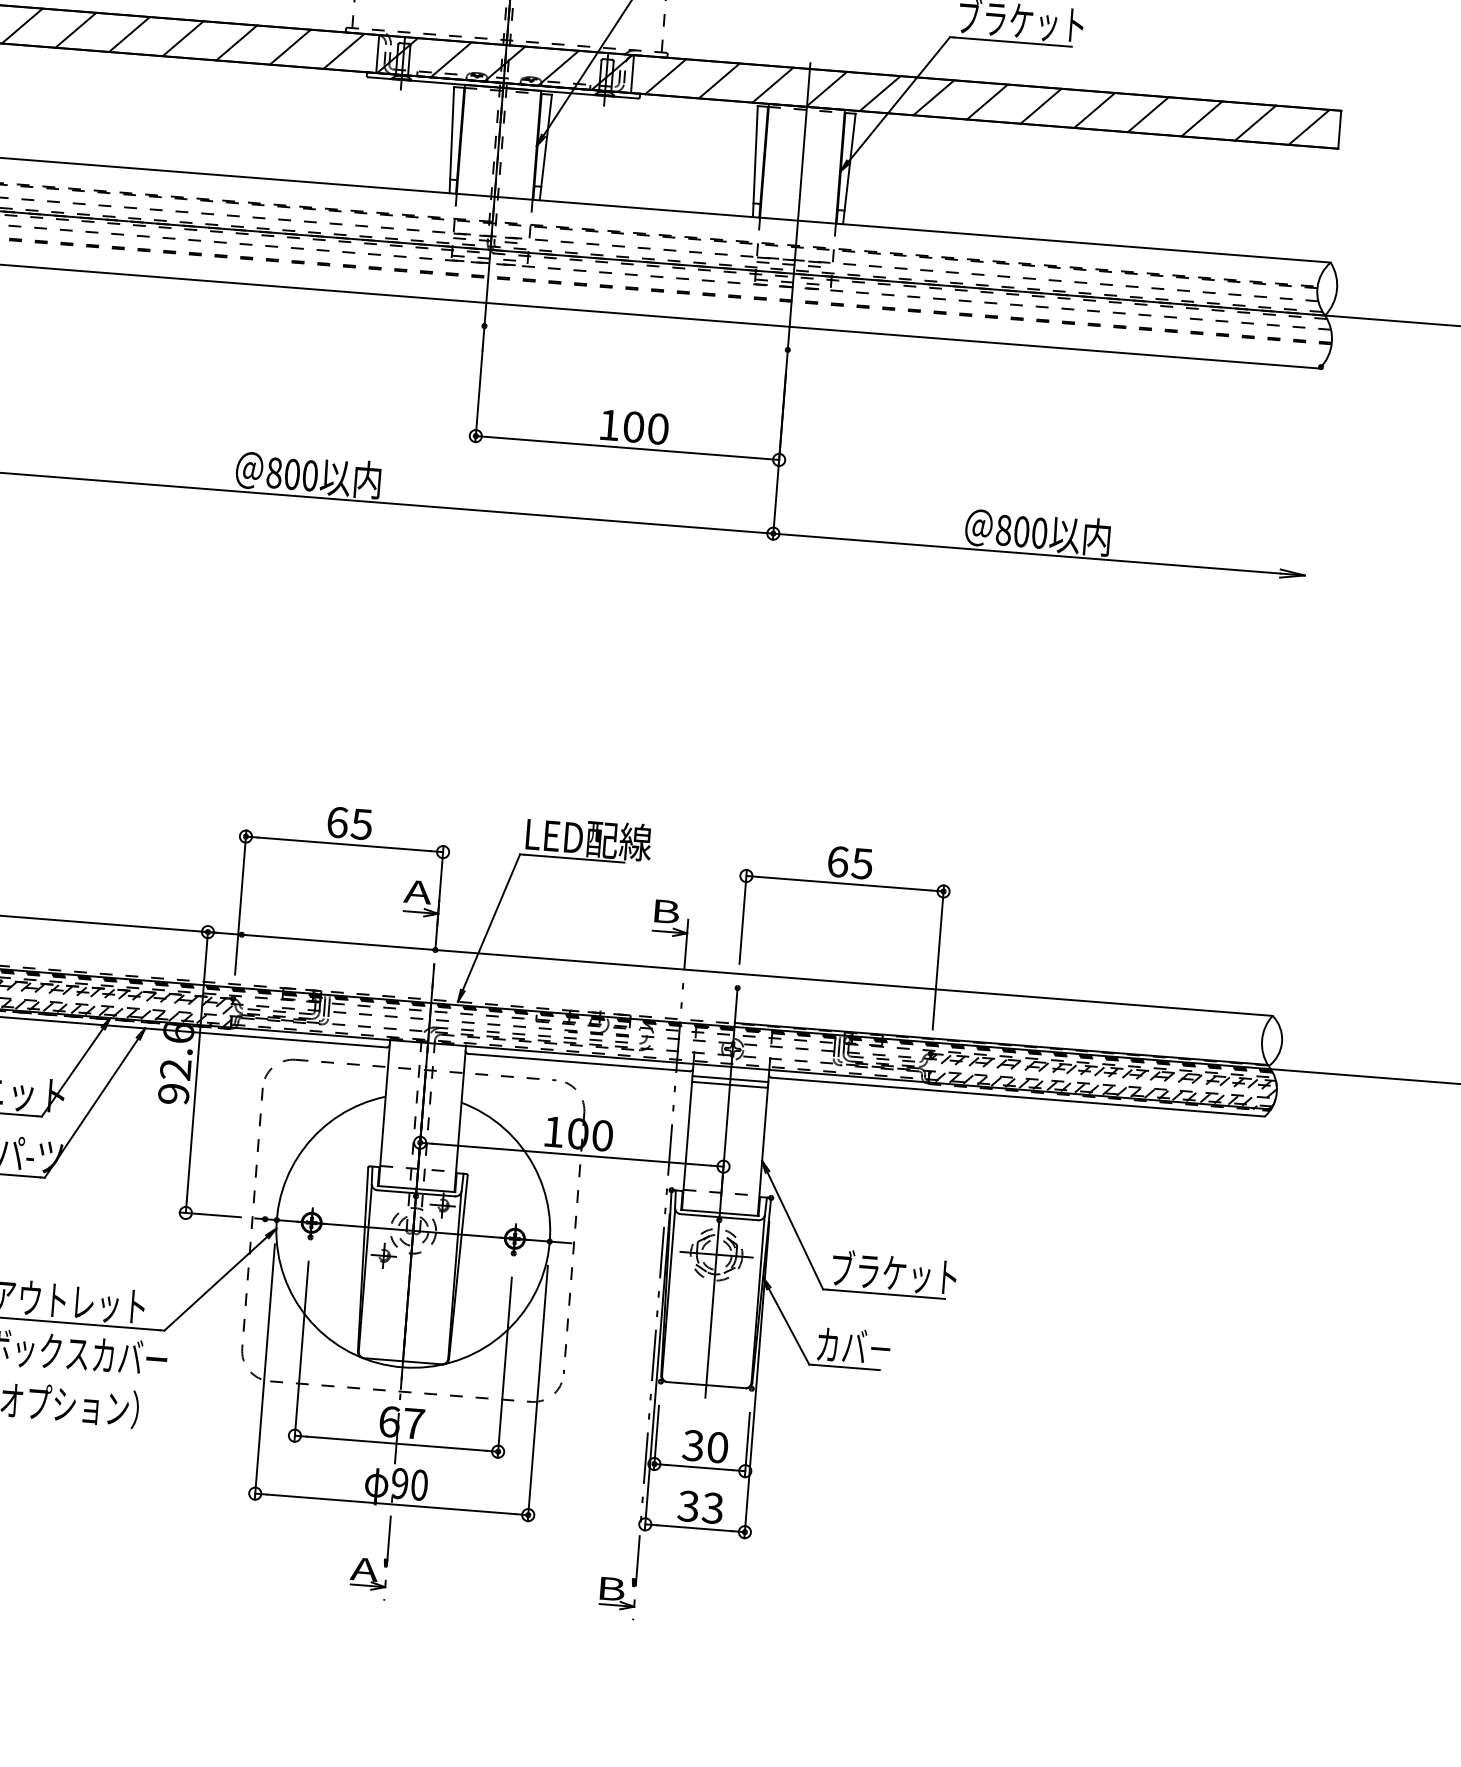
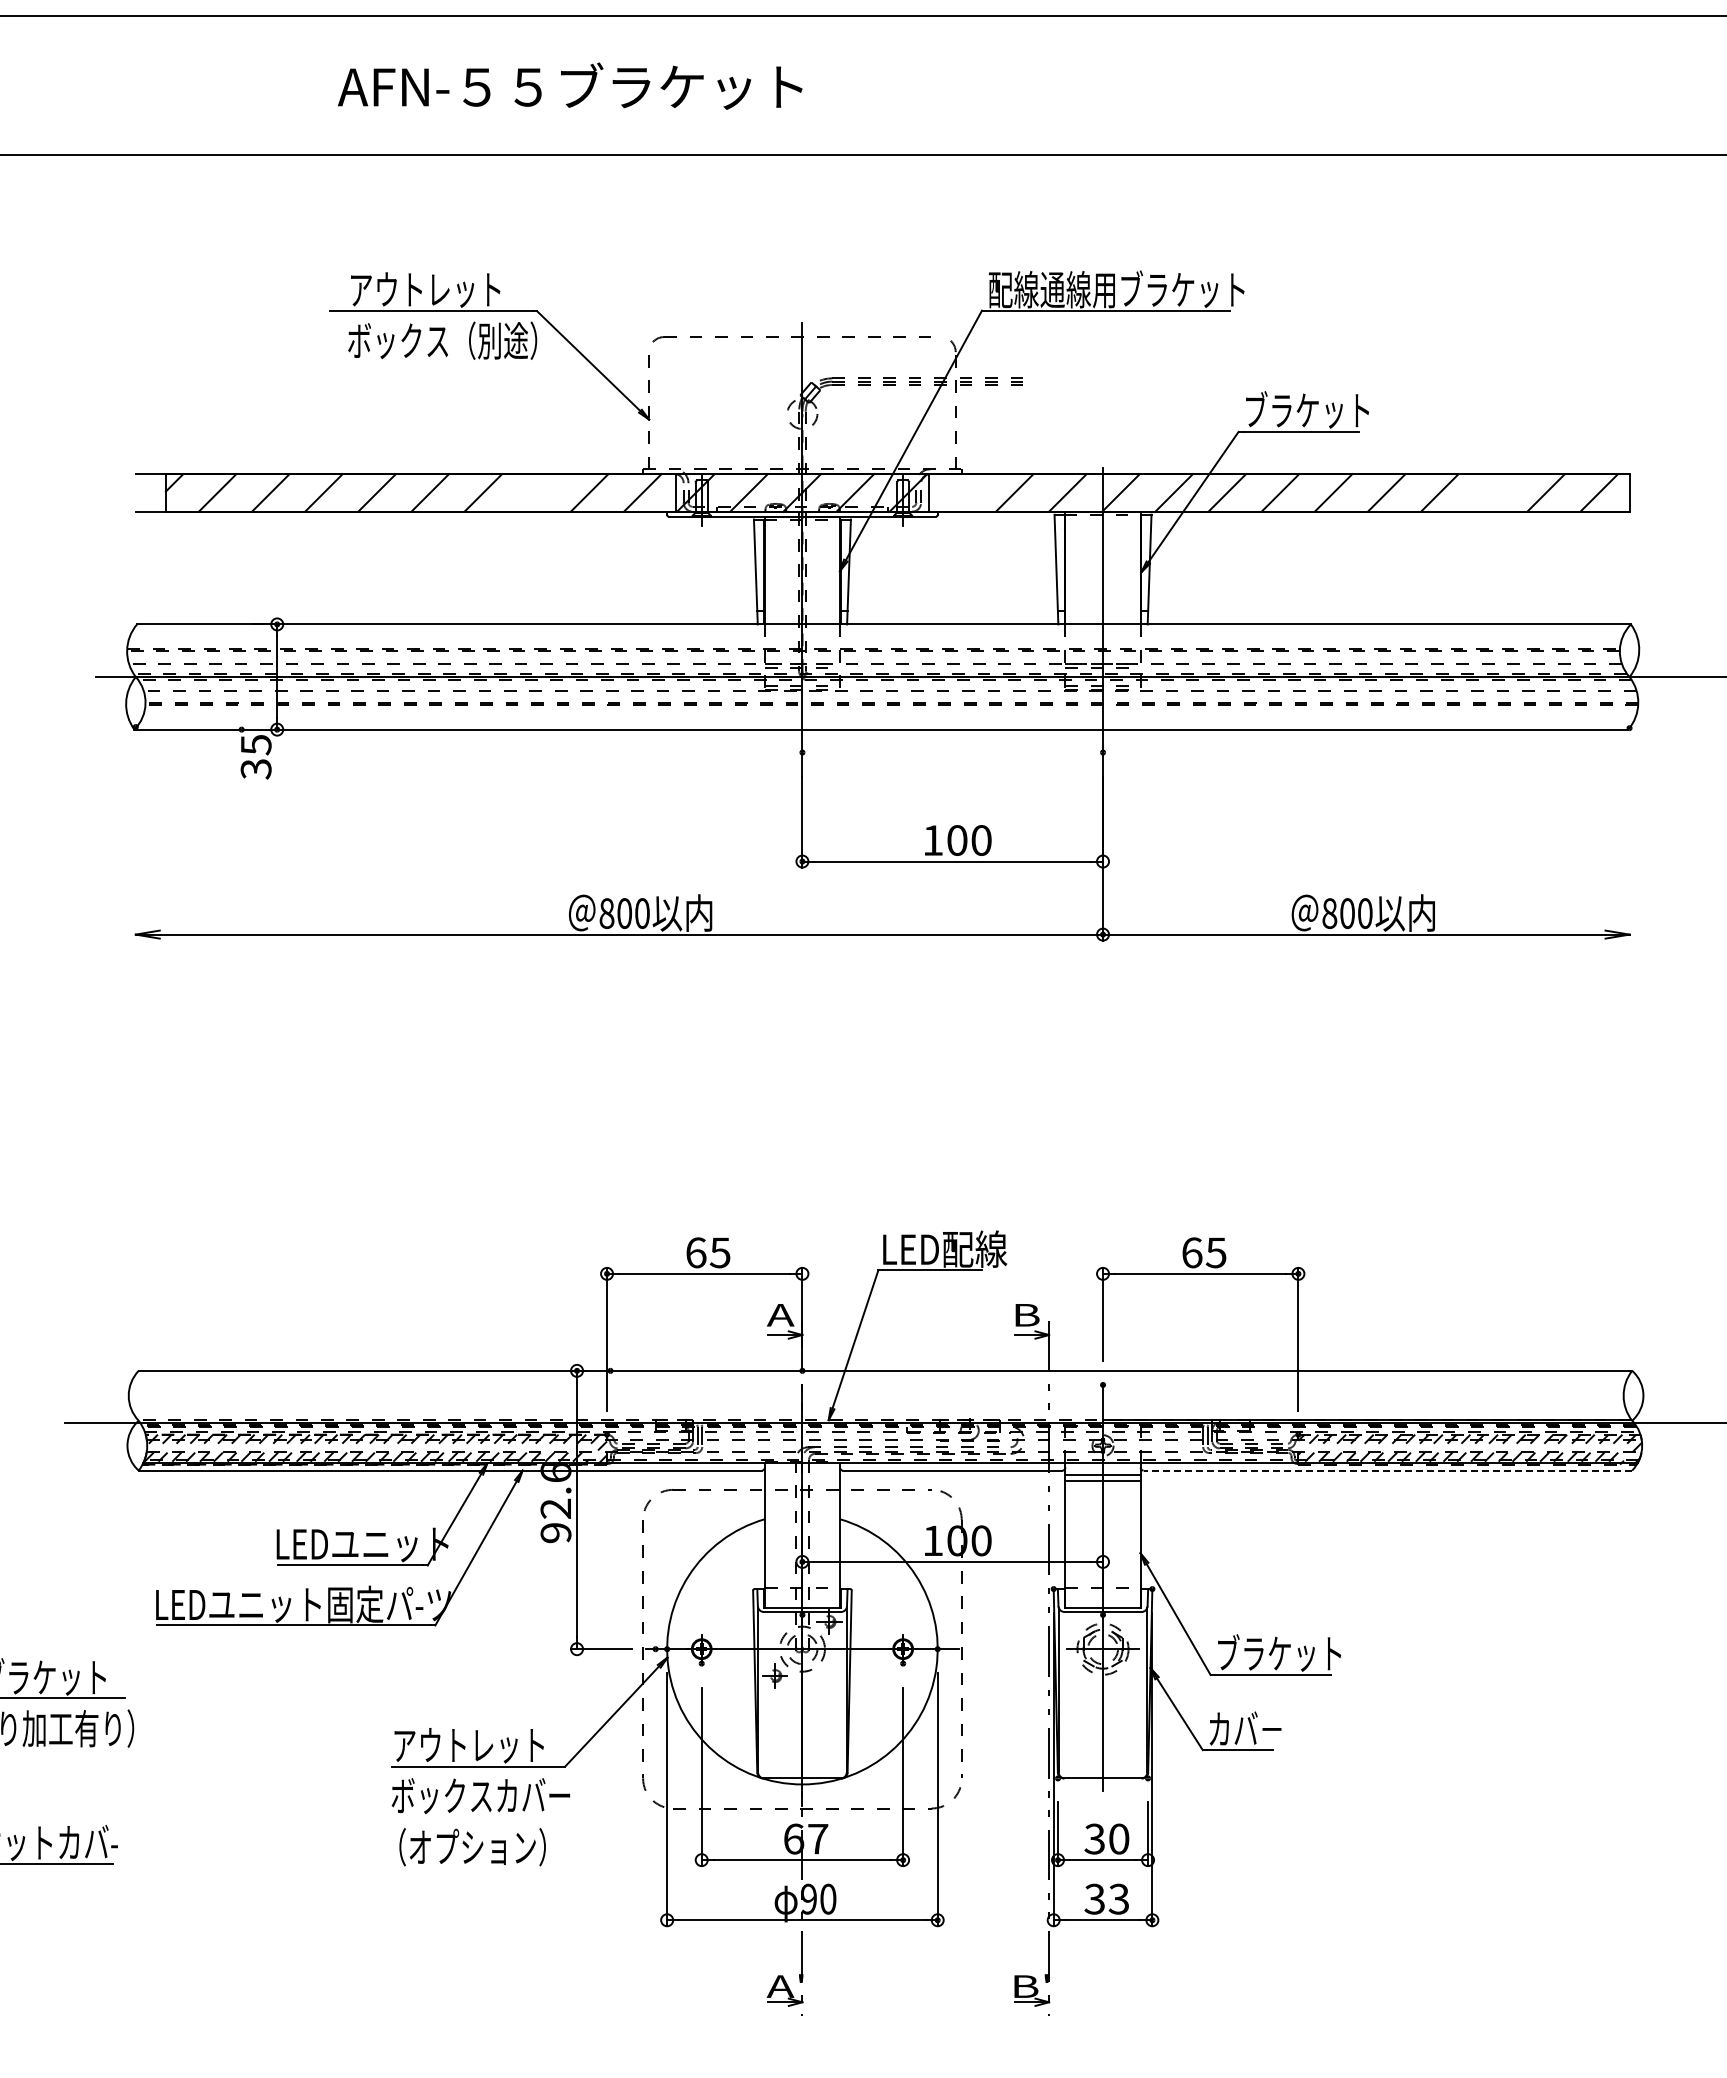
line: (236, 42) -> (536, 492), removed
line: (665, 76) -> (961, 492), removed
line: (1201, 118) -> (1492, 492), removed
line: (1017, 1097) -> (1387, 1470), solid -> dashed

